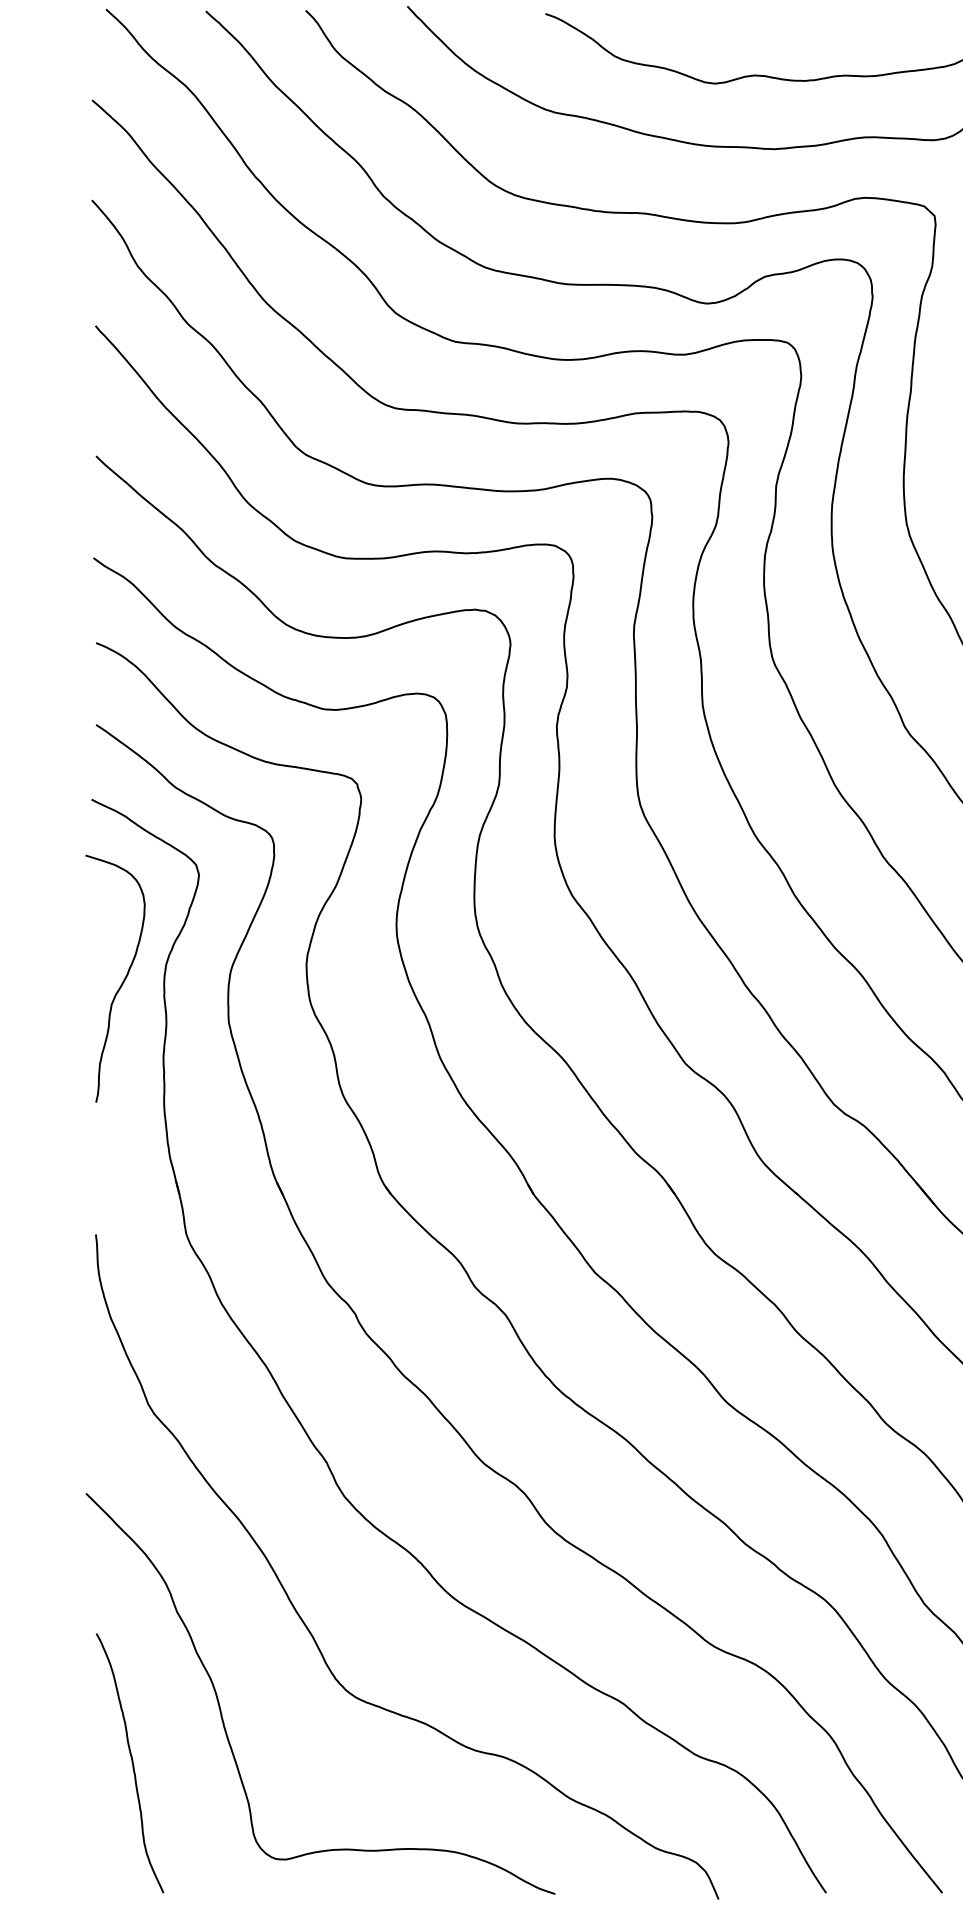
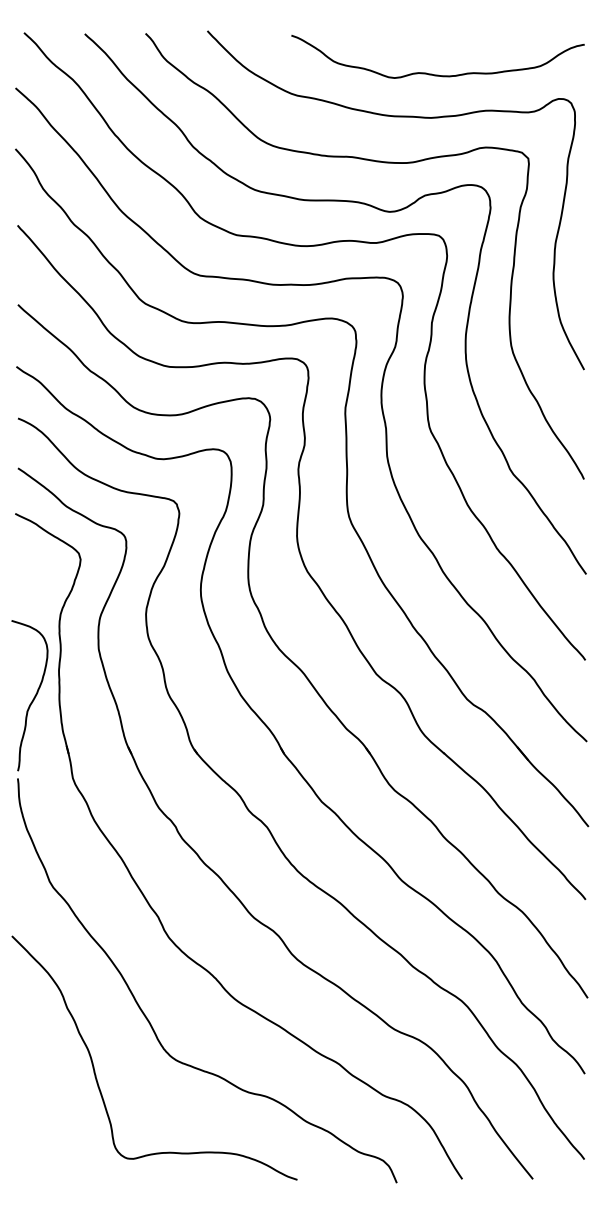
curve: (121, 981) -> (33, 697), moved
curve: (131, 1763) -> (39, 1100), removed

